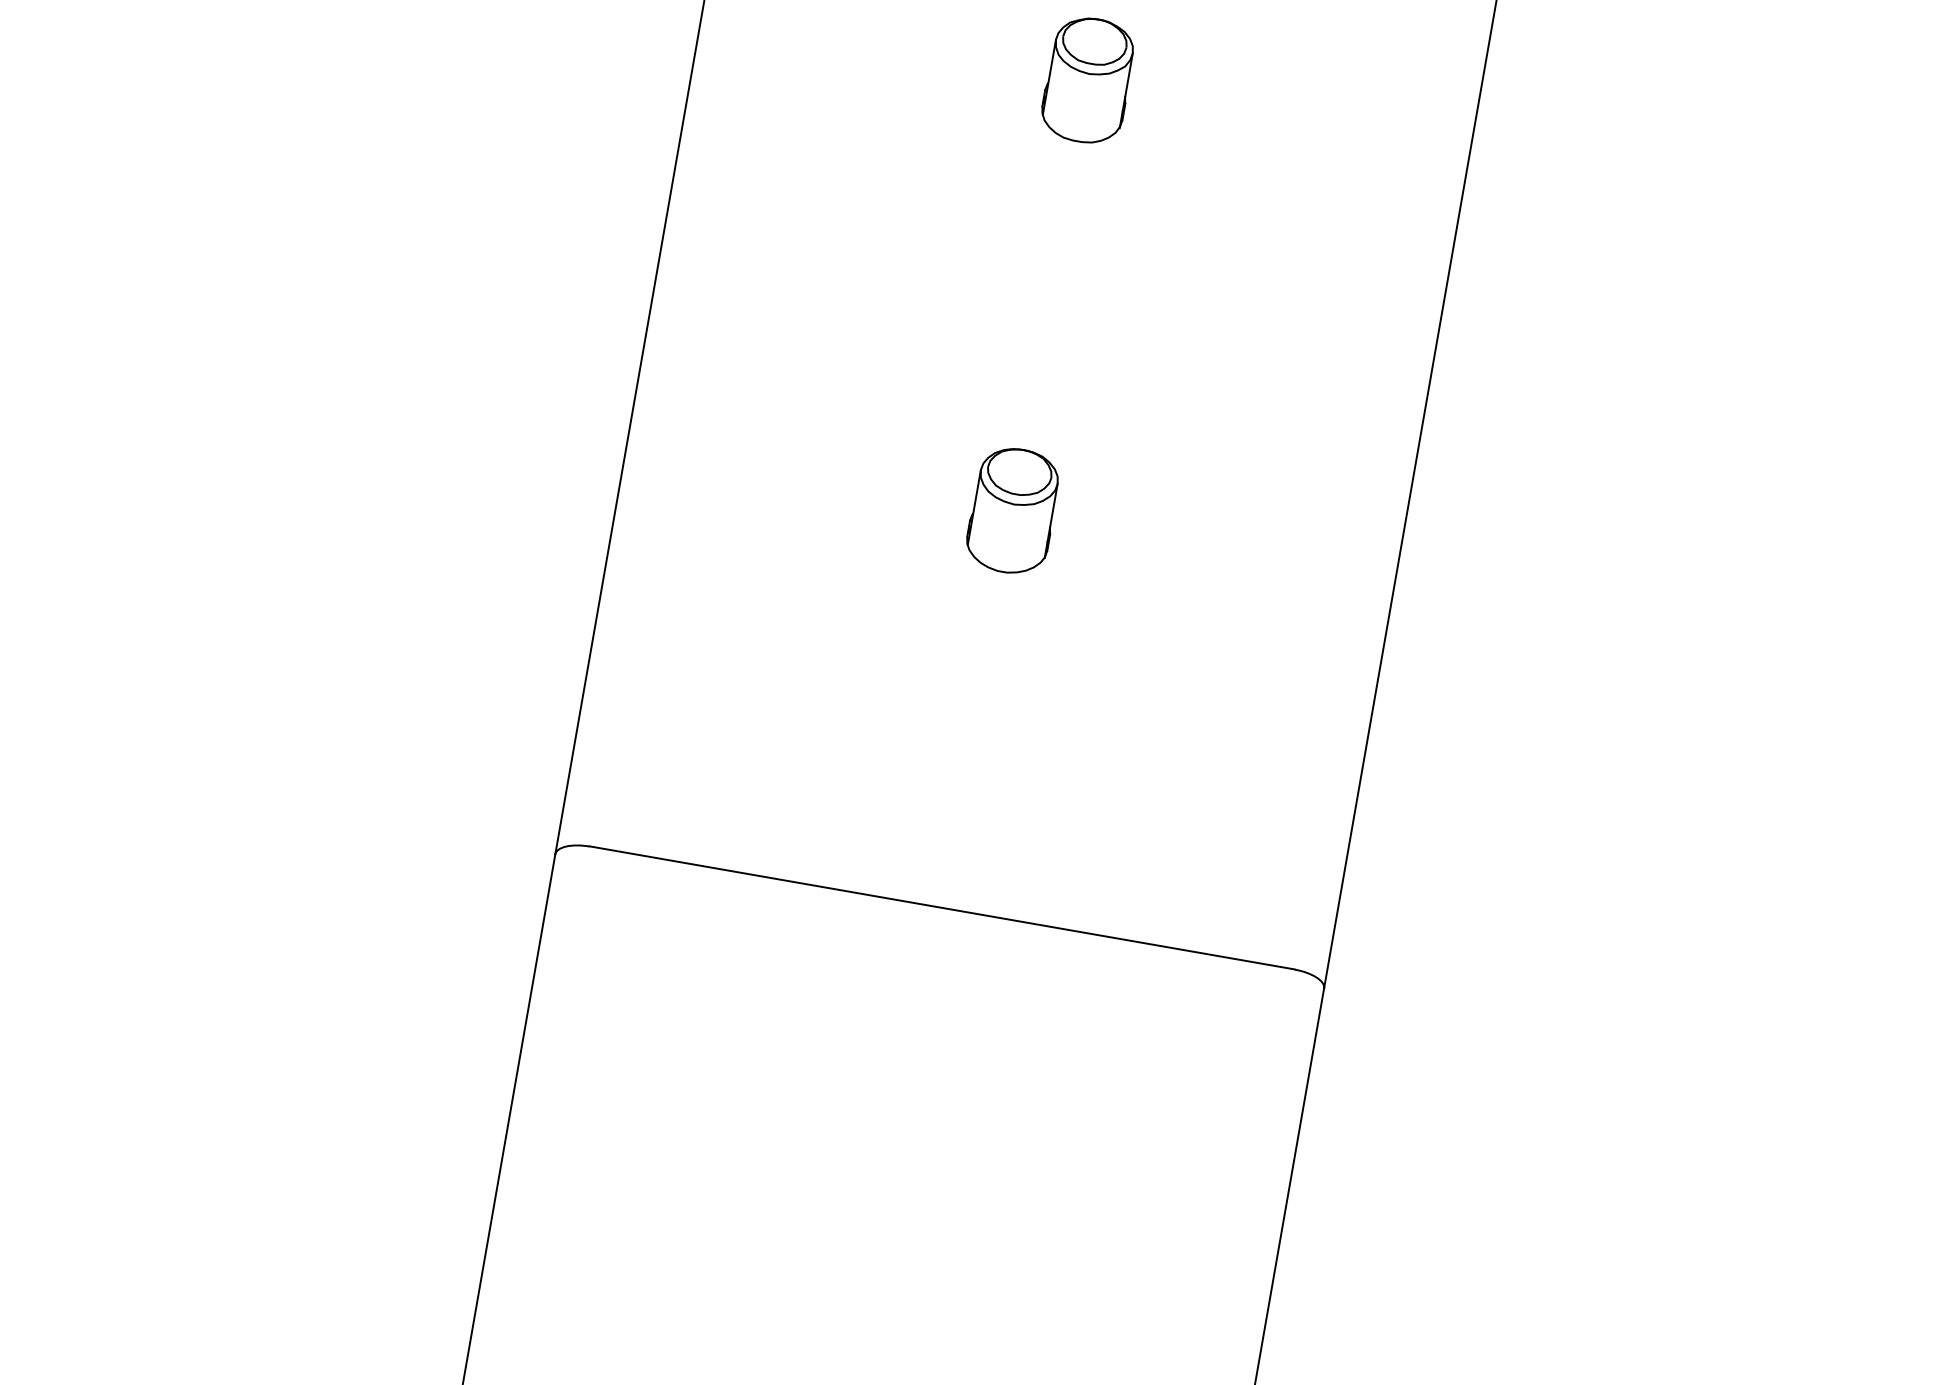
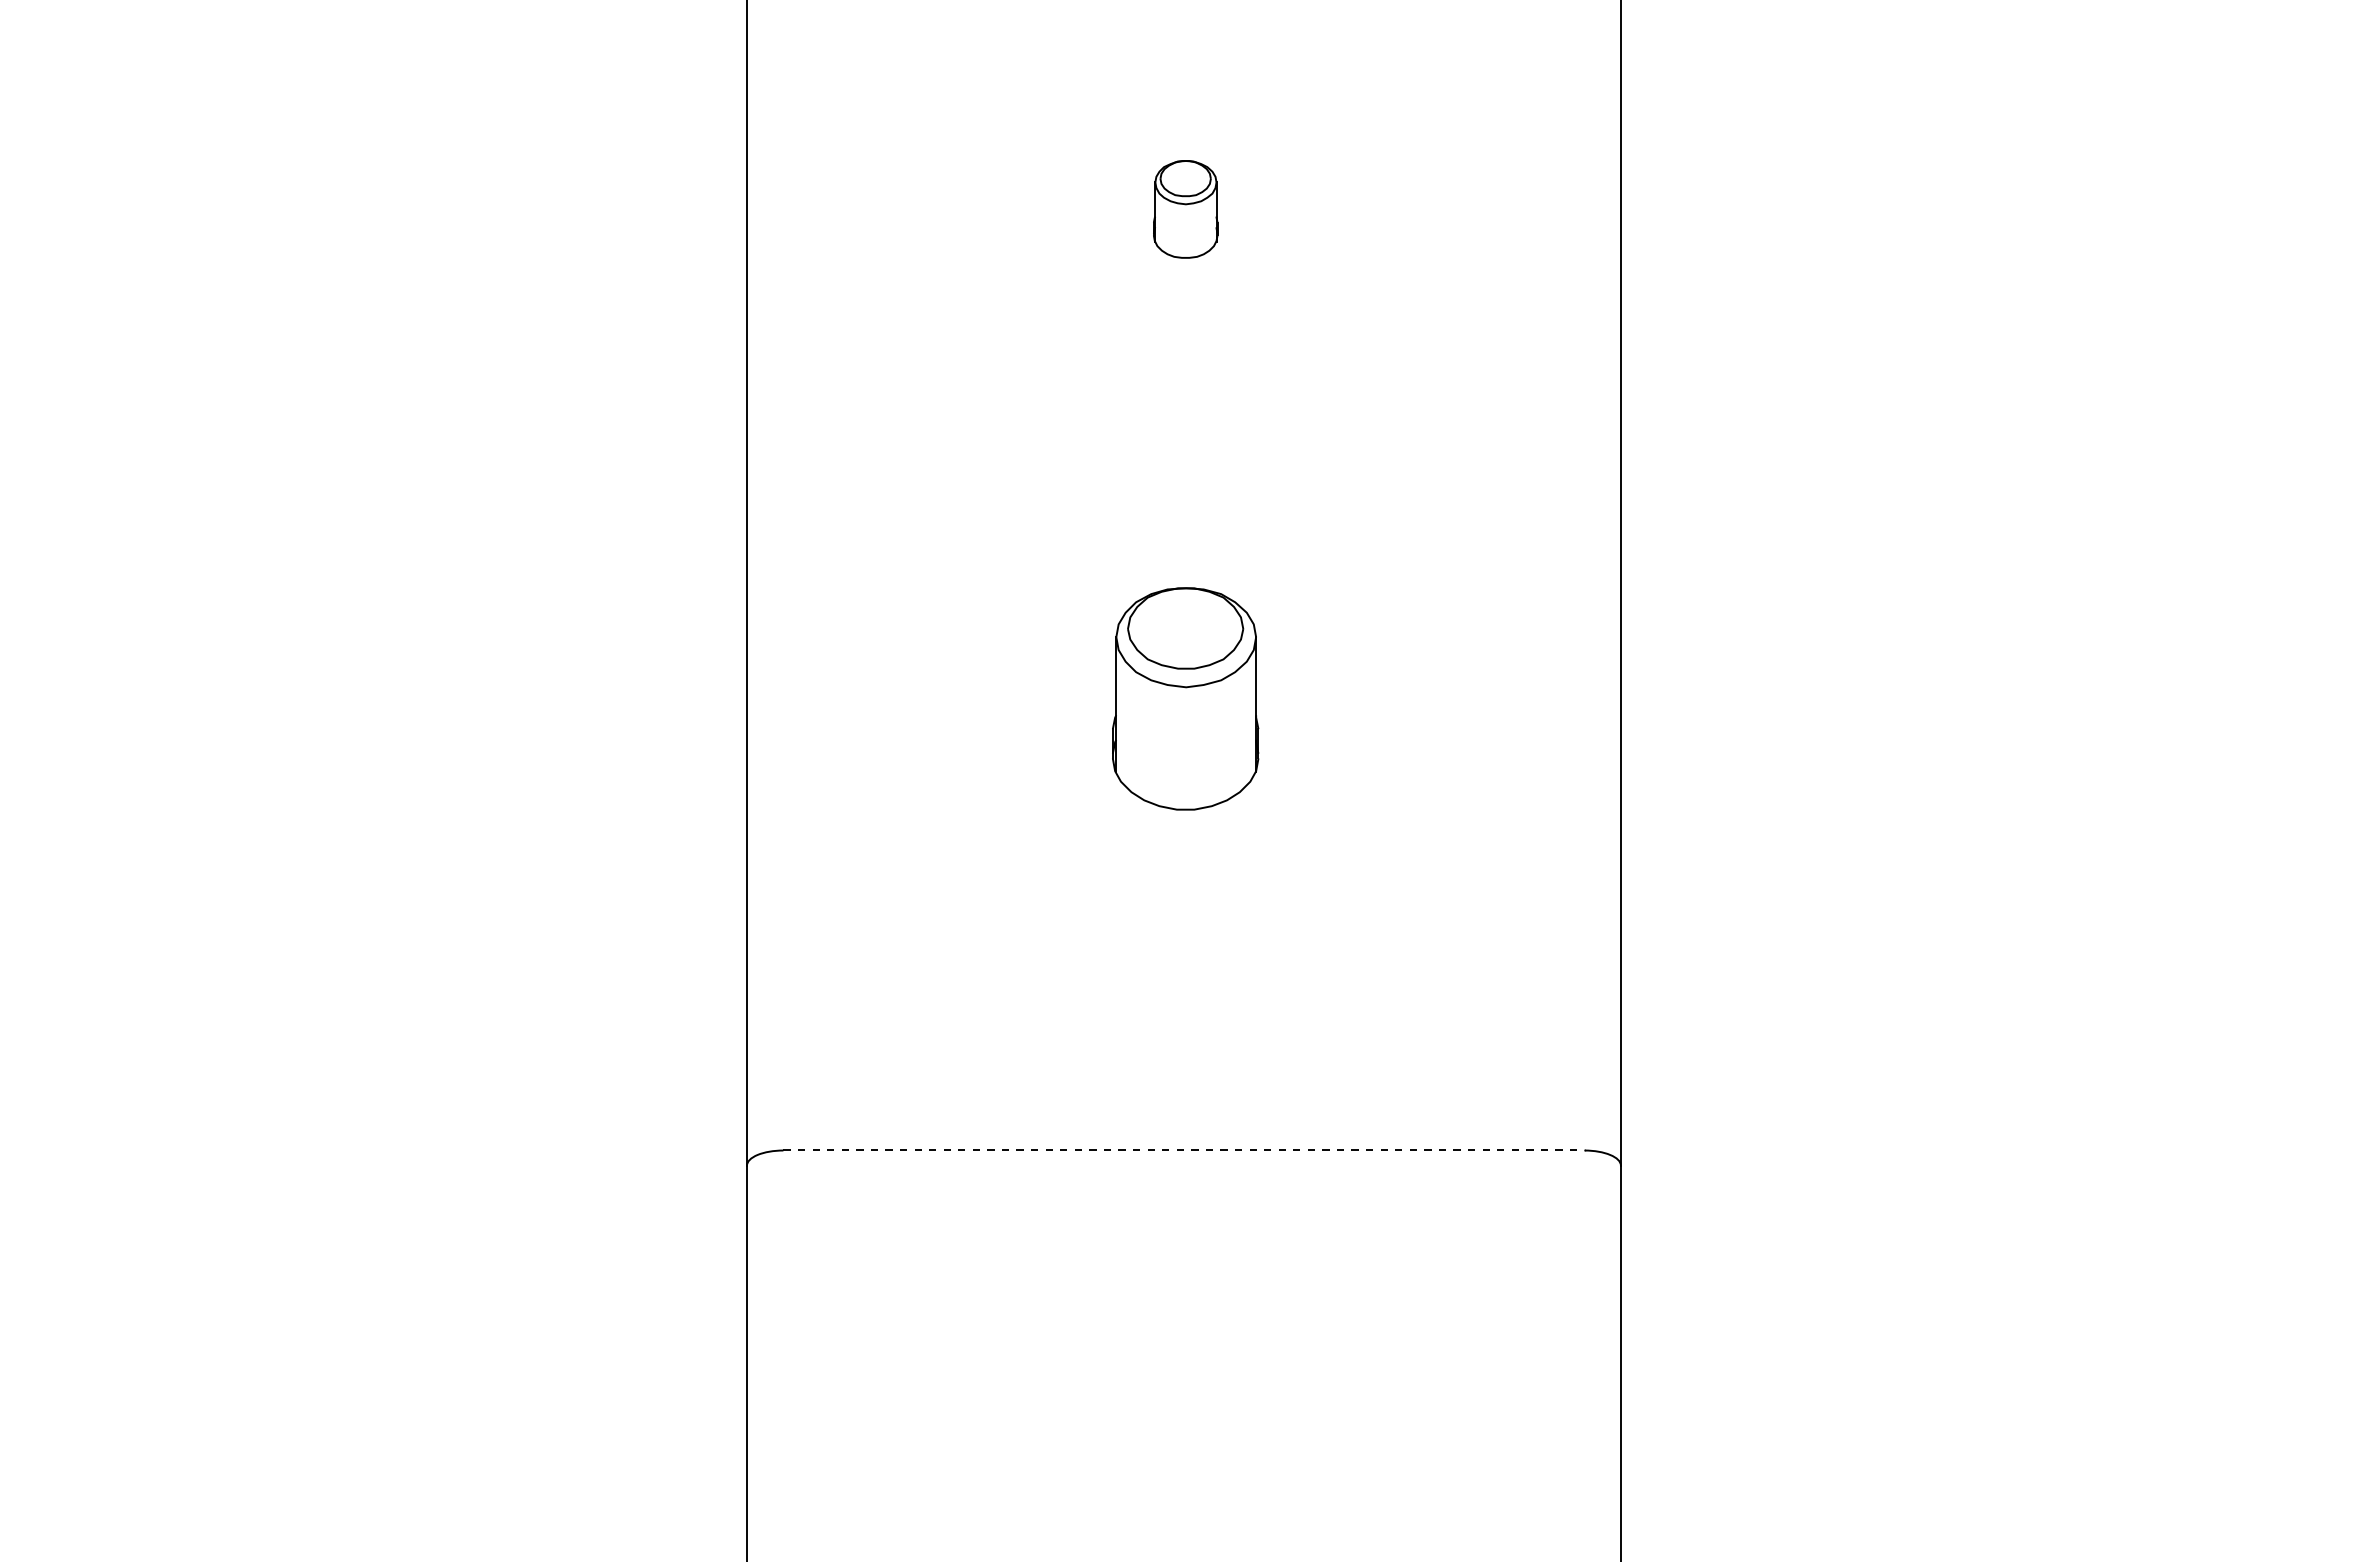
part: (1087, 80) -> (1185, 209), size x0.7
part: (1012, 510) -> (1185, 698), size x1.6
line: (941, 907) -> (1183, 1150), solid -> dashed

